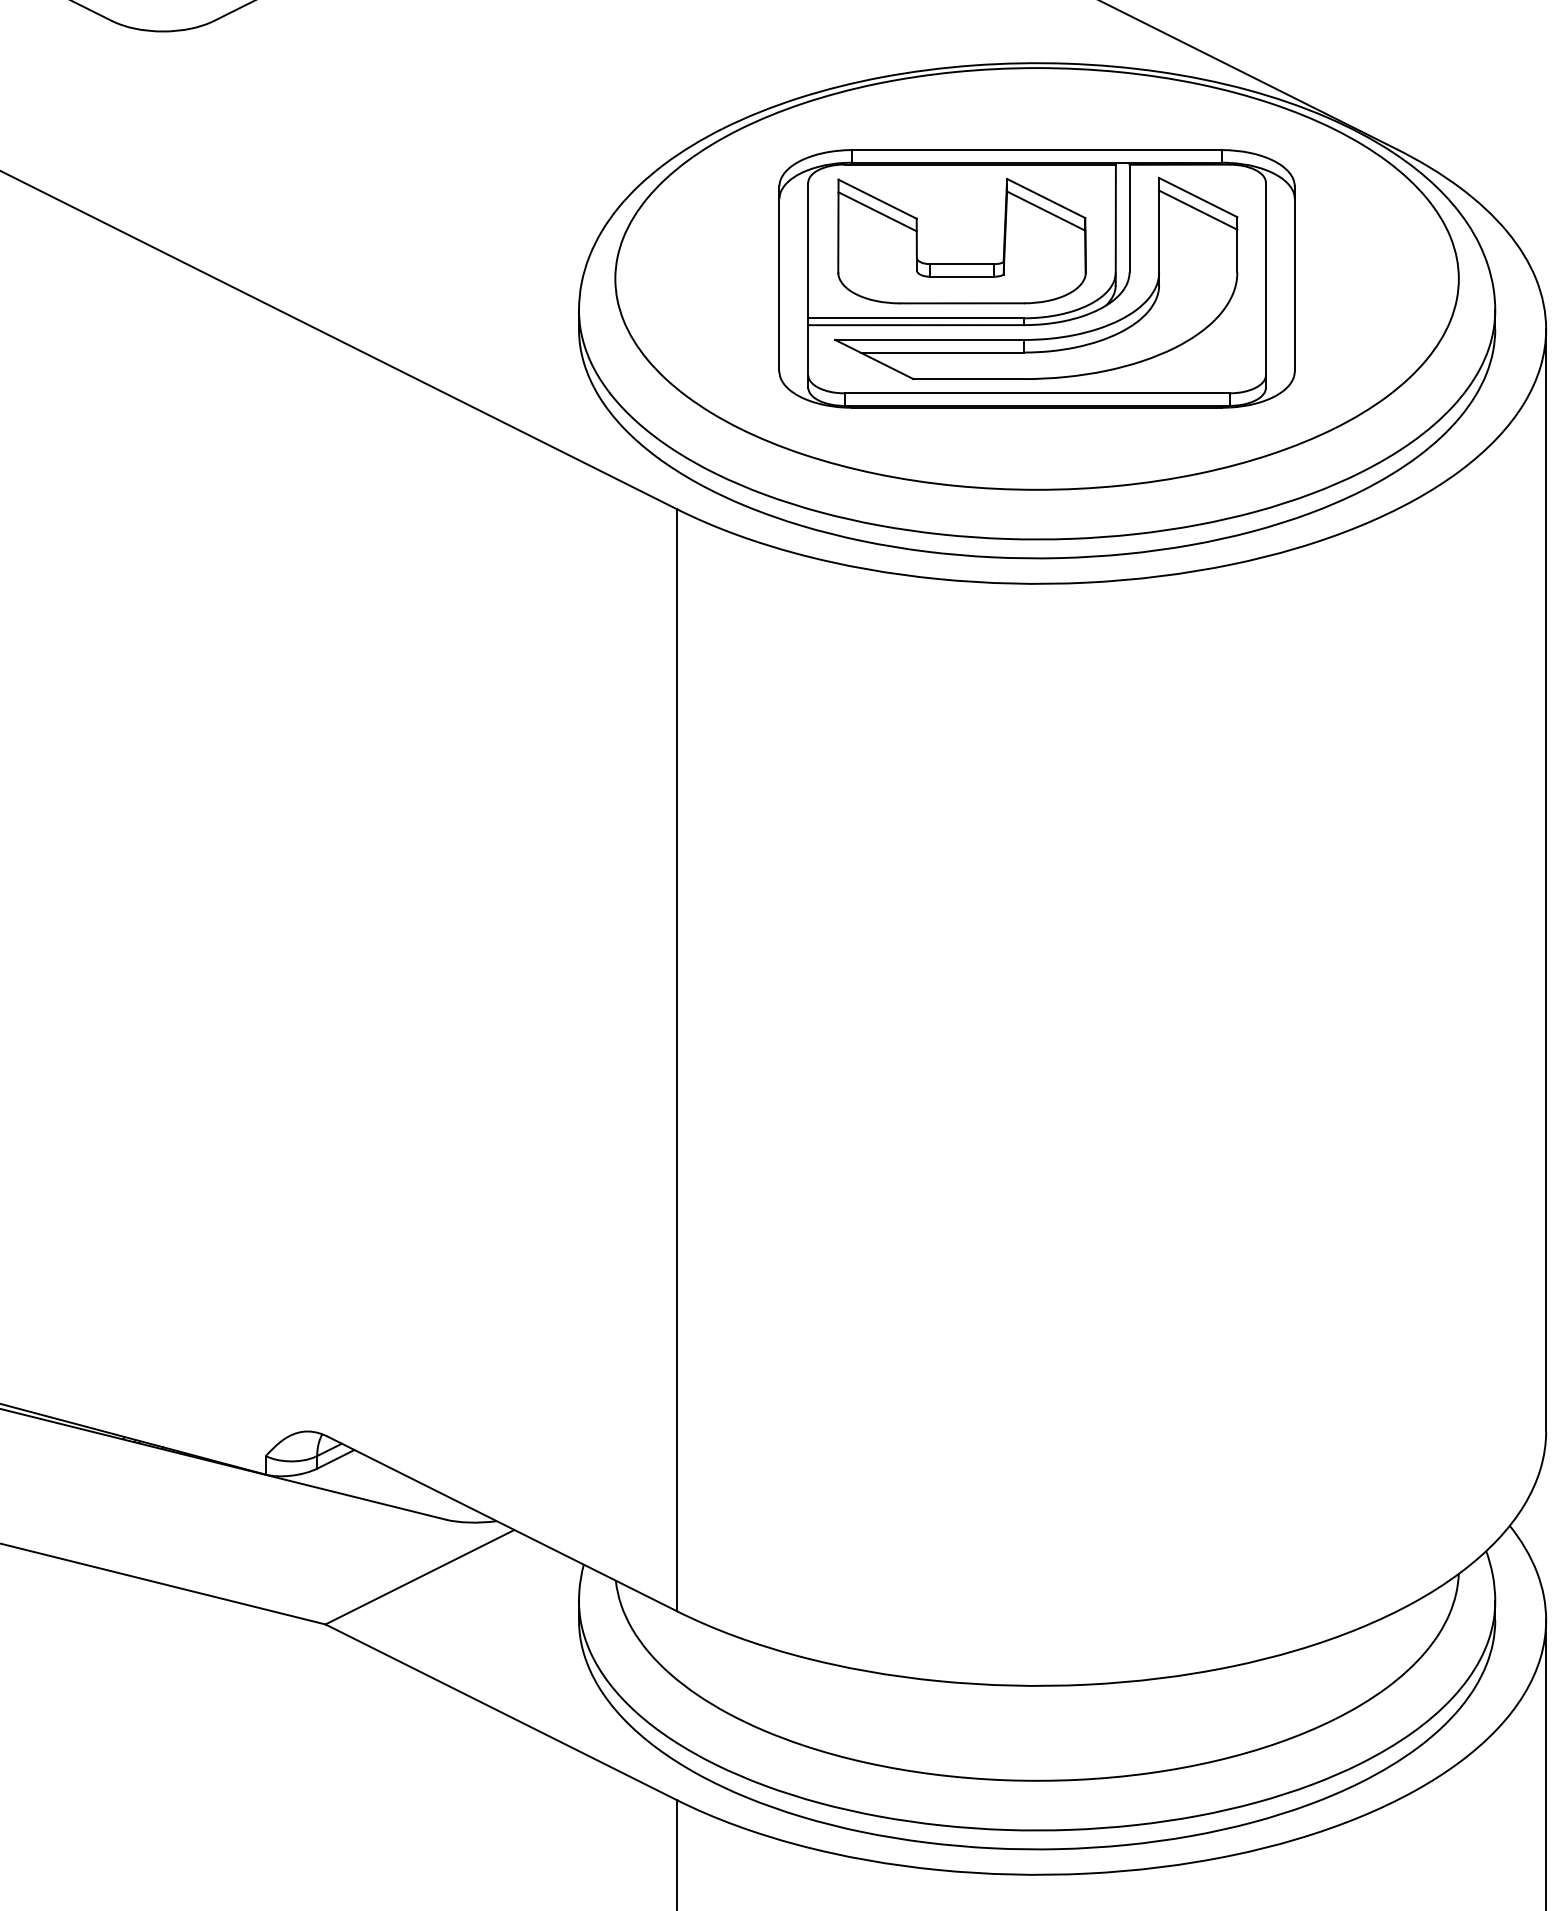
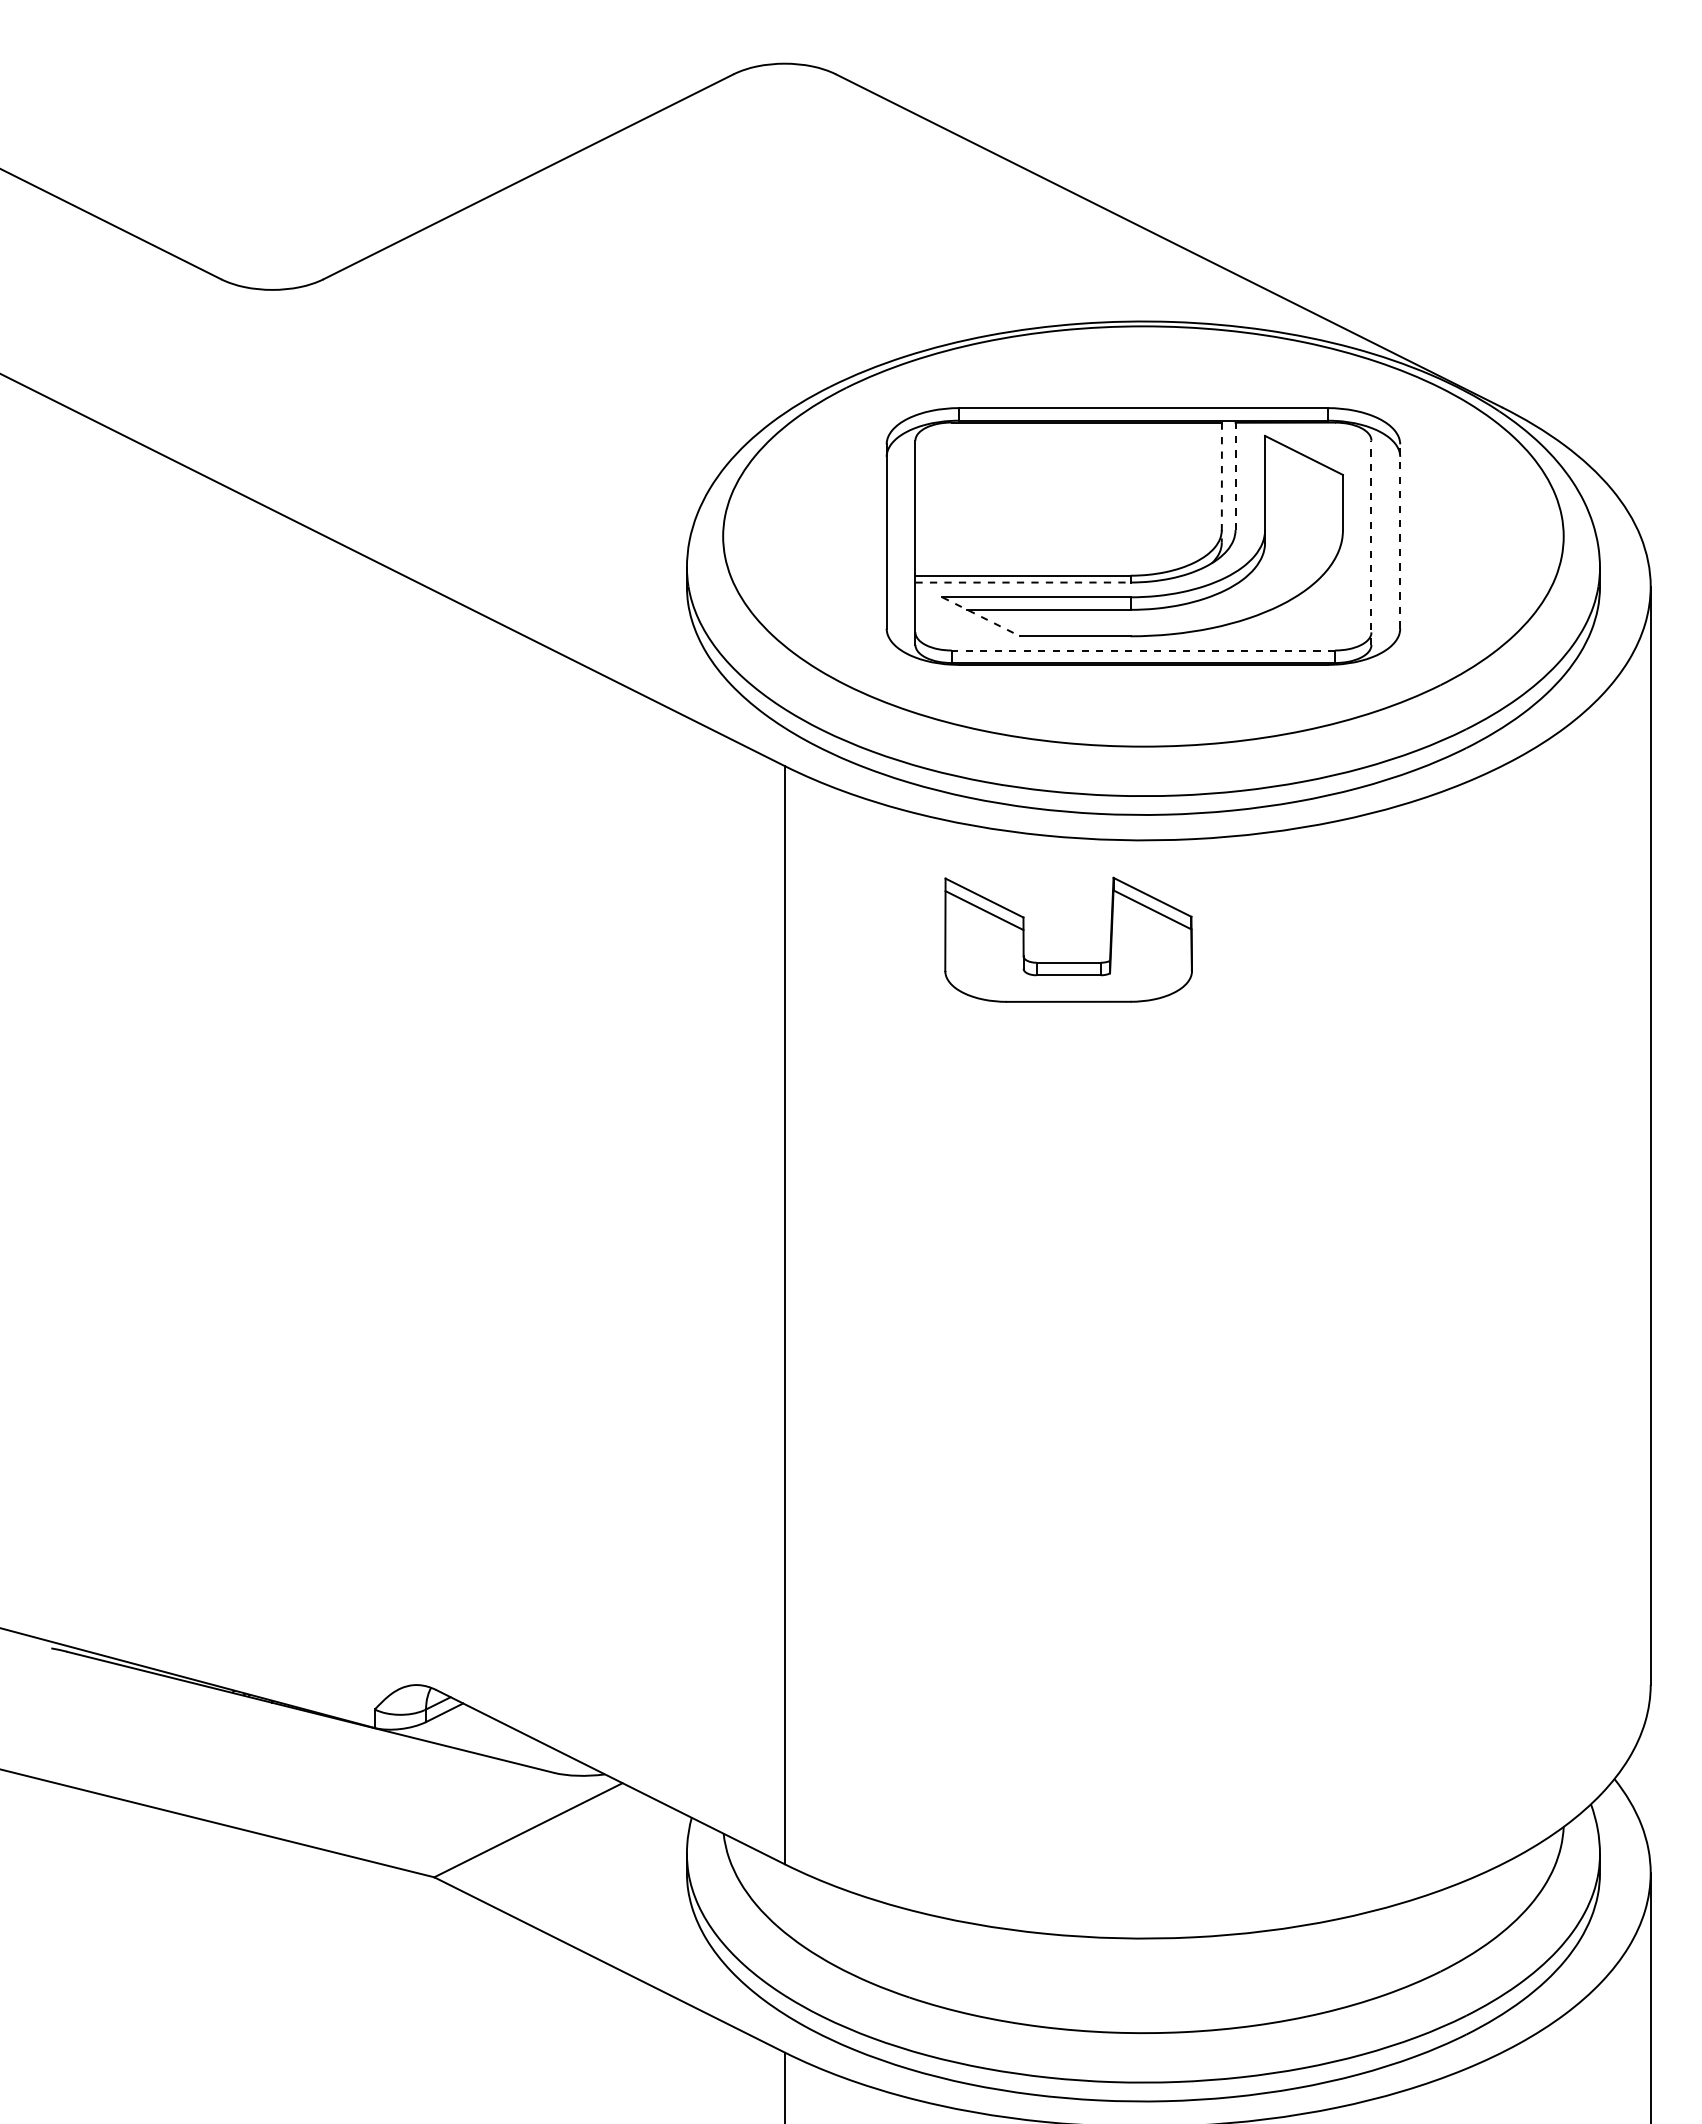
line: (1197, 209) -> (1303, 467), removed
line: (1129, 218) -> (1235, 476), solid -> dashed
line: (1115, 225) -> (1221, 483), solid -> dashed
part: (961, 263) -> (1068, 962), moved
line: (1295, 278) -> (1400, 536), solid -> dashed
line: (1265, 284) -> (1371, 542), solid -> dashed
line: (916, 325) -> (1023, 582), solid -> dashed
line: (874, 359) -> (981, 616), solid -> dashed
line: (1037, 393) -> (1143, 650), solid -> dashed

